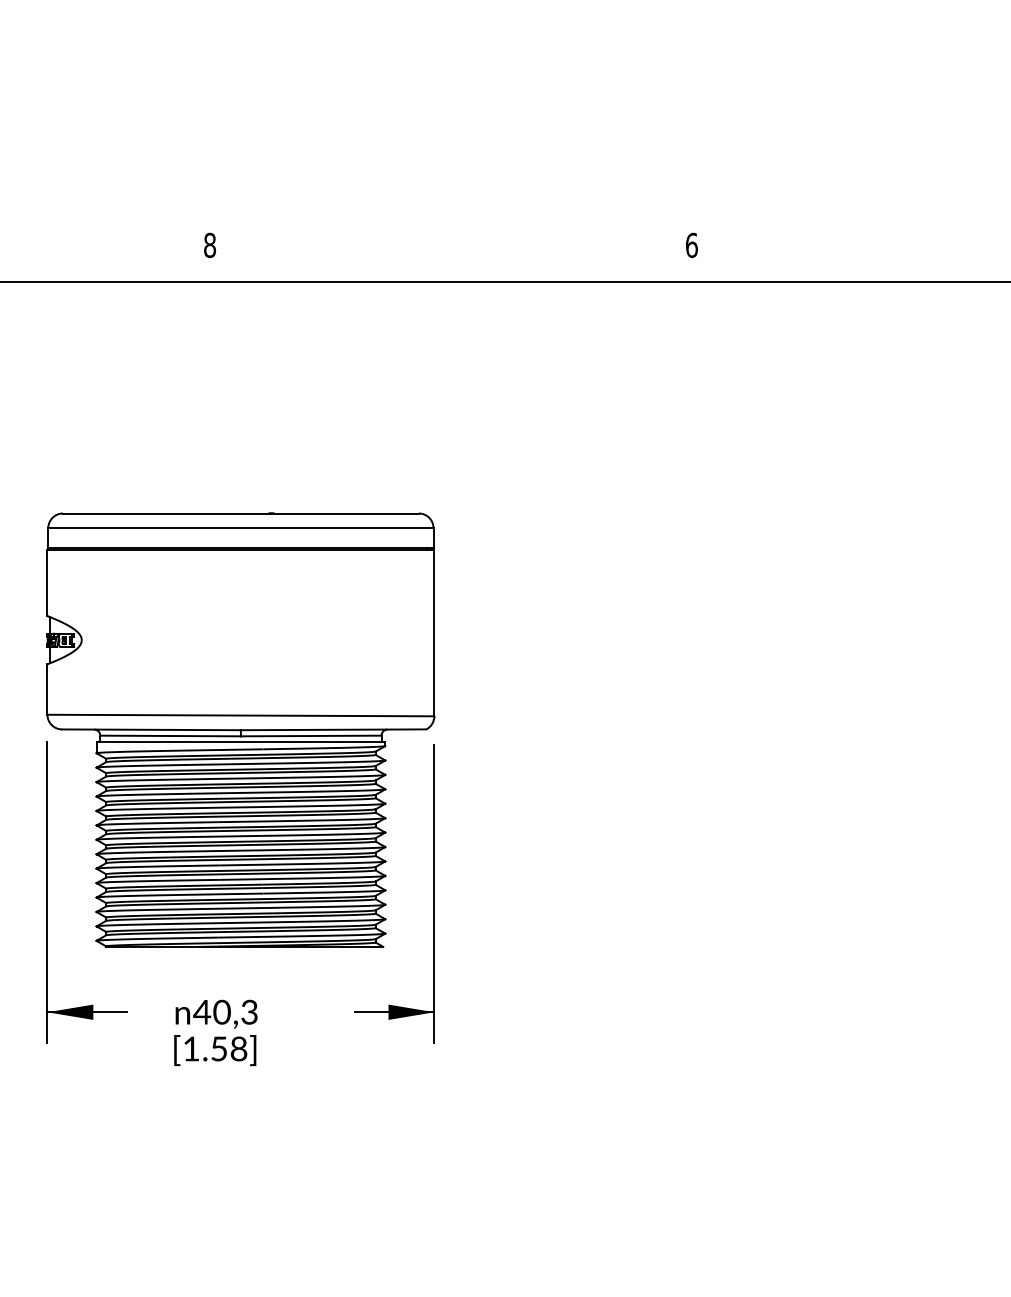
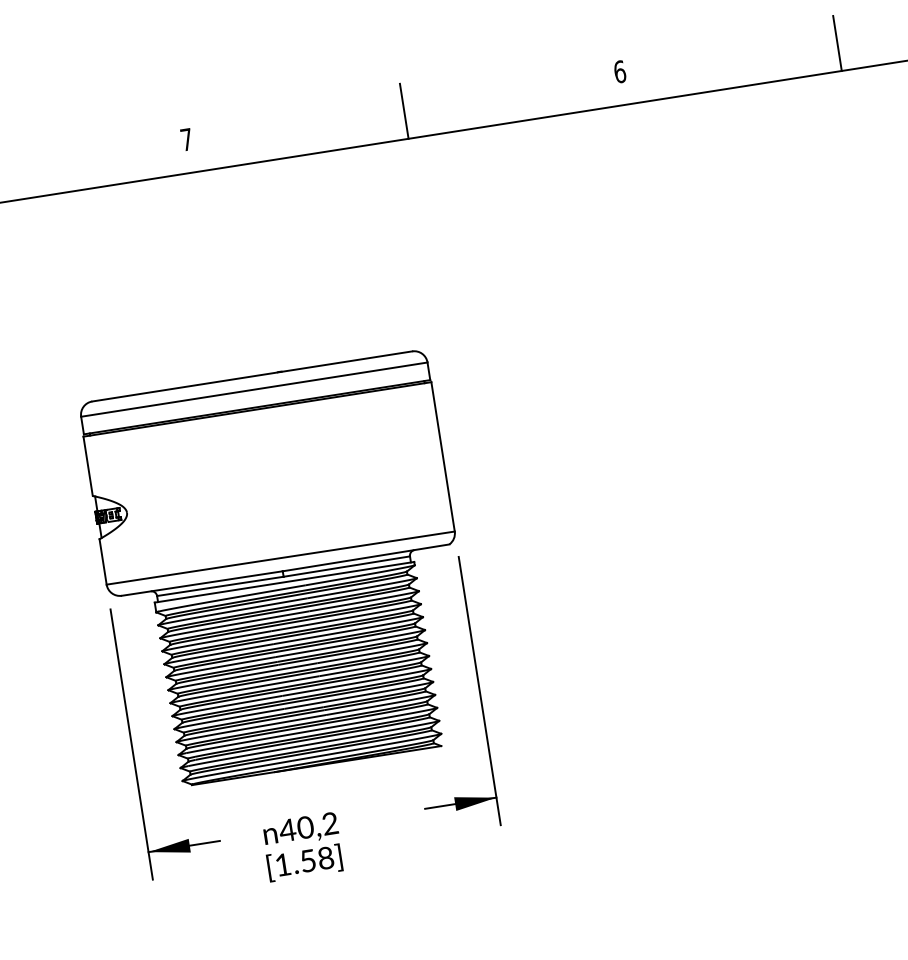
text: (210, 245) -> (187, 139), 8 -> 7
line: (450, 251) -> (403, 111), added
line: (932, 251) -> (837, 43), added
text: (249, 1014) -> (330, 825), 40,3 -> 40,2

